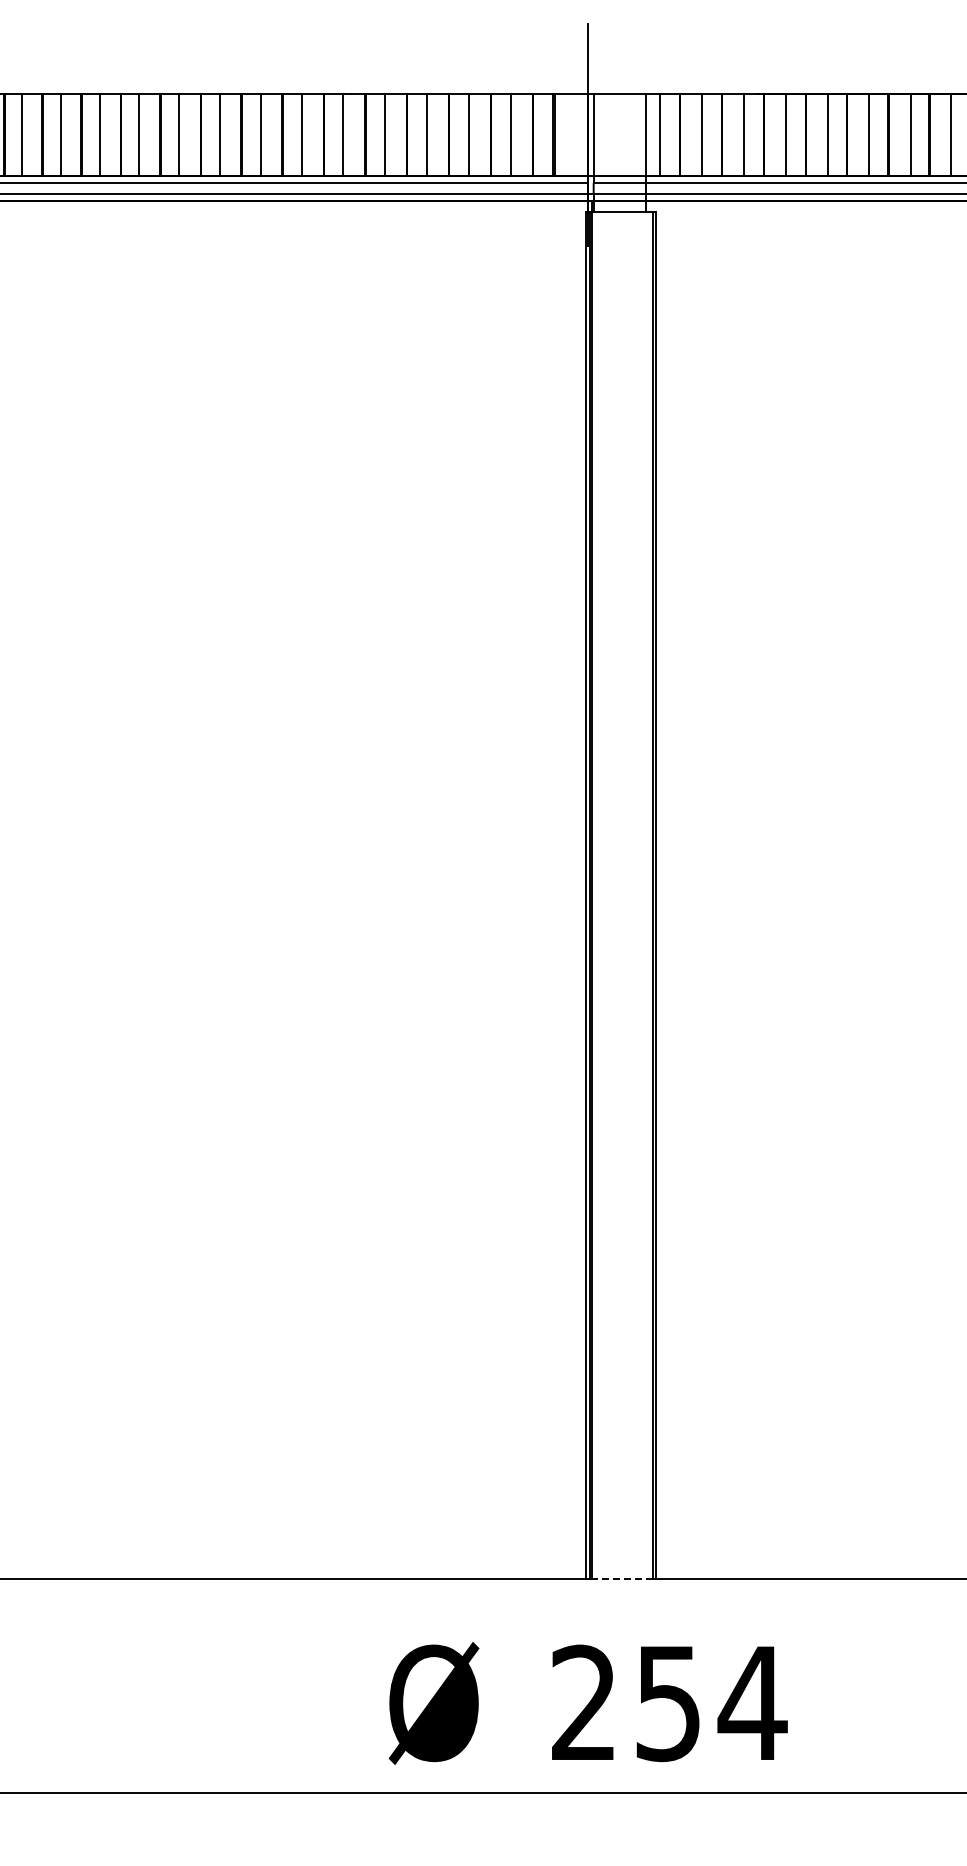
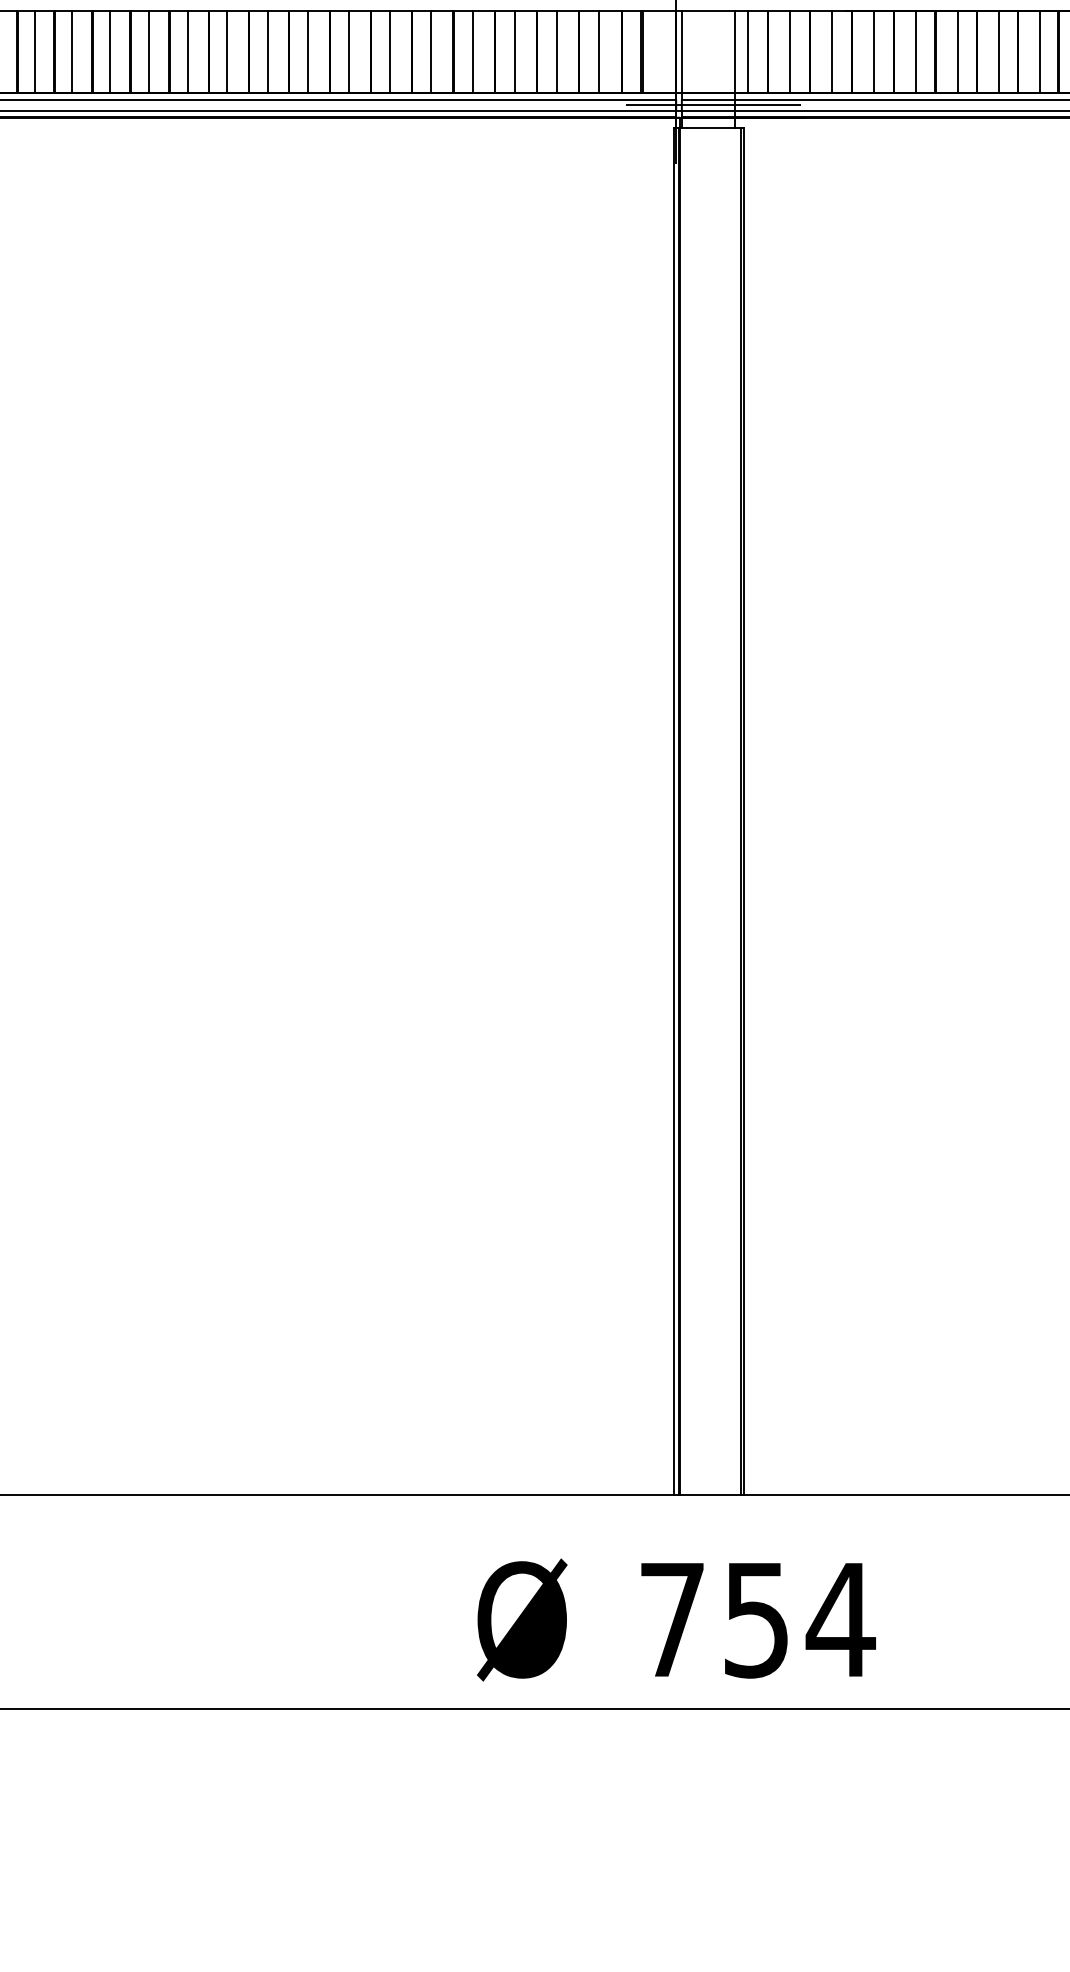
line: (625, 188) -> (713, 105), added
line: (622, 1578) -> (710, 1495), dashed -> solid
text: (583, 1701) -> (671, 1618), 254 -> 754

